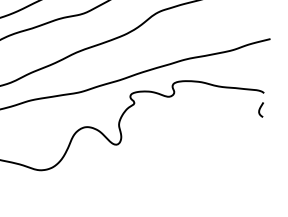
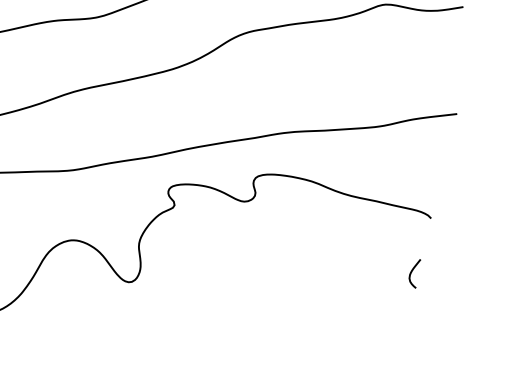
curve: (260, 109) -> (412, 272), moved

